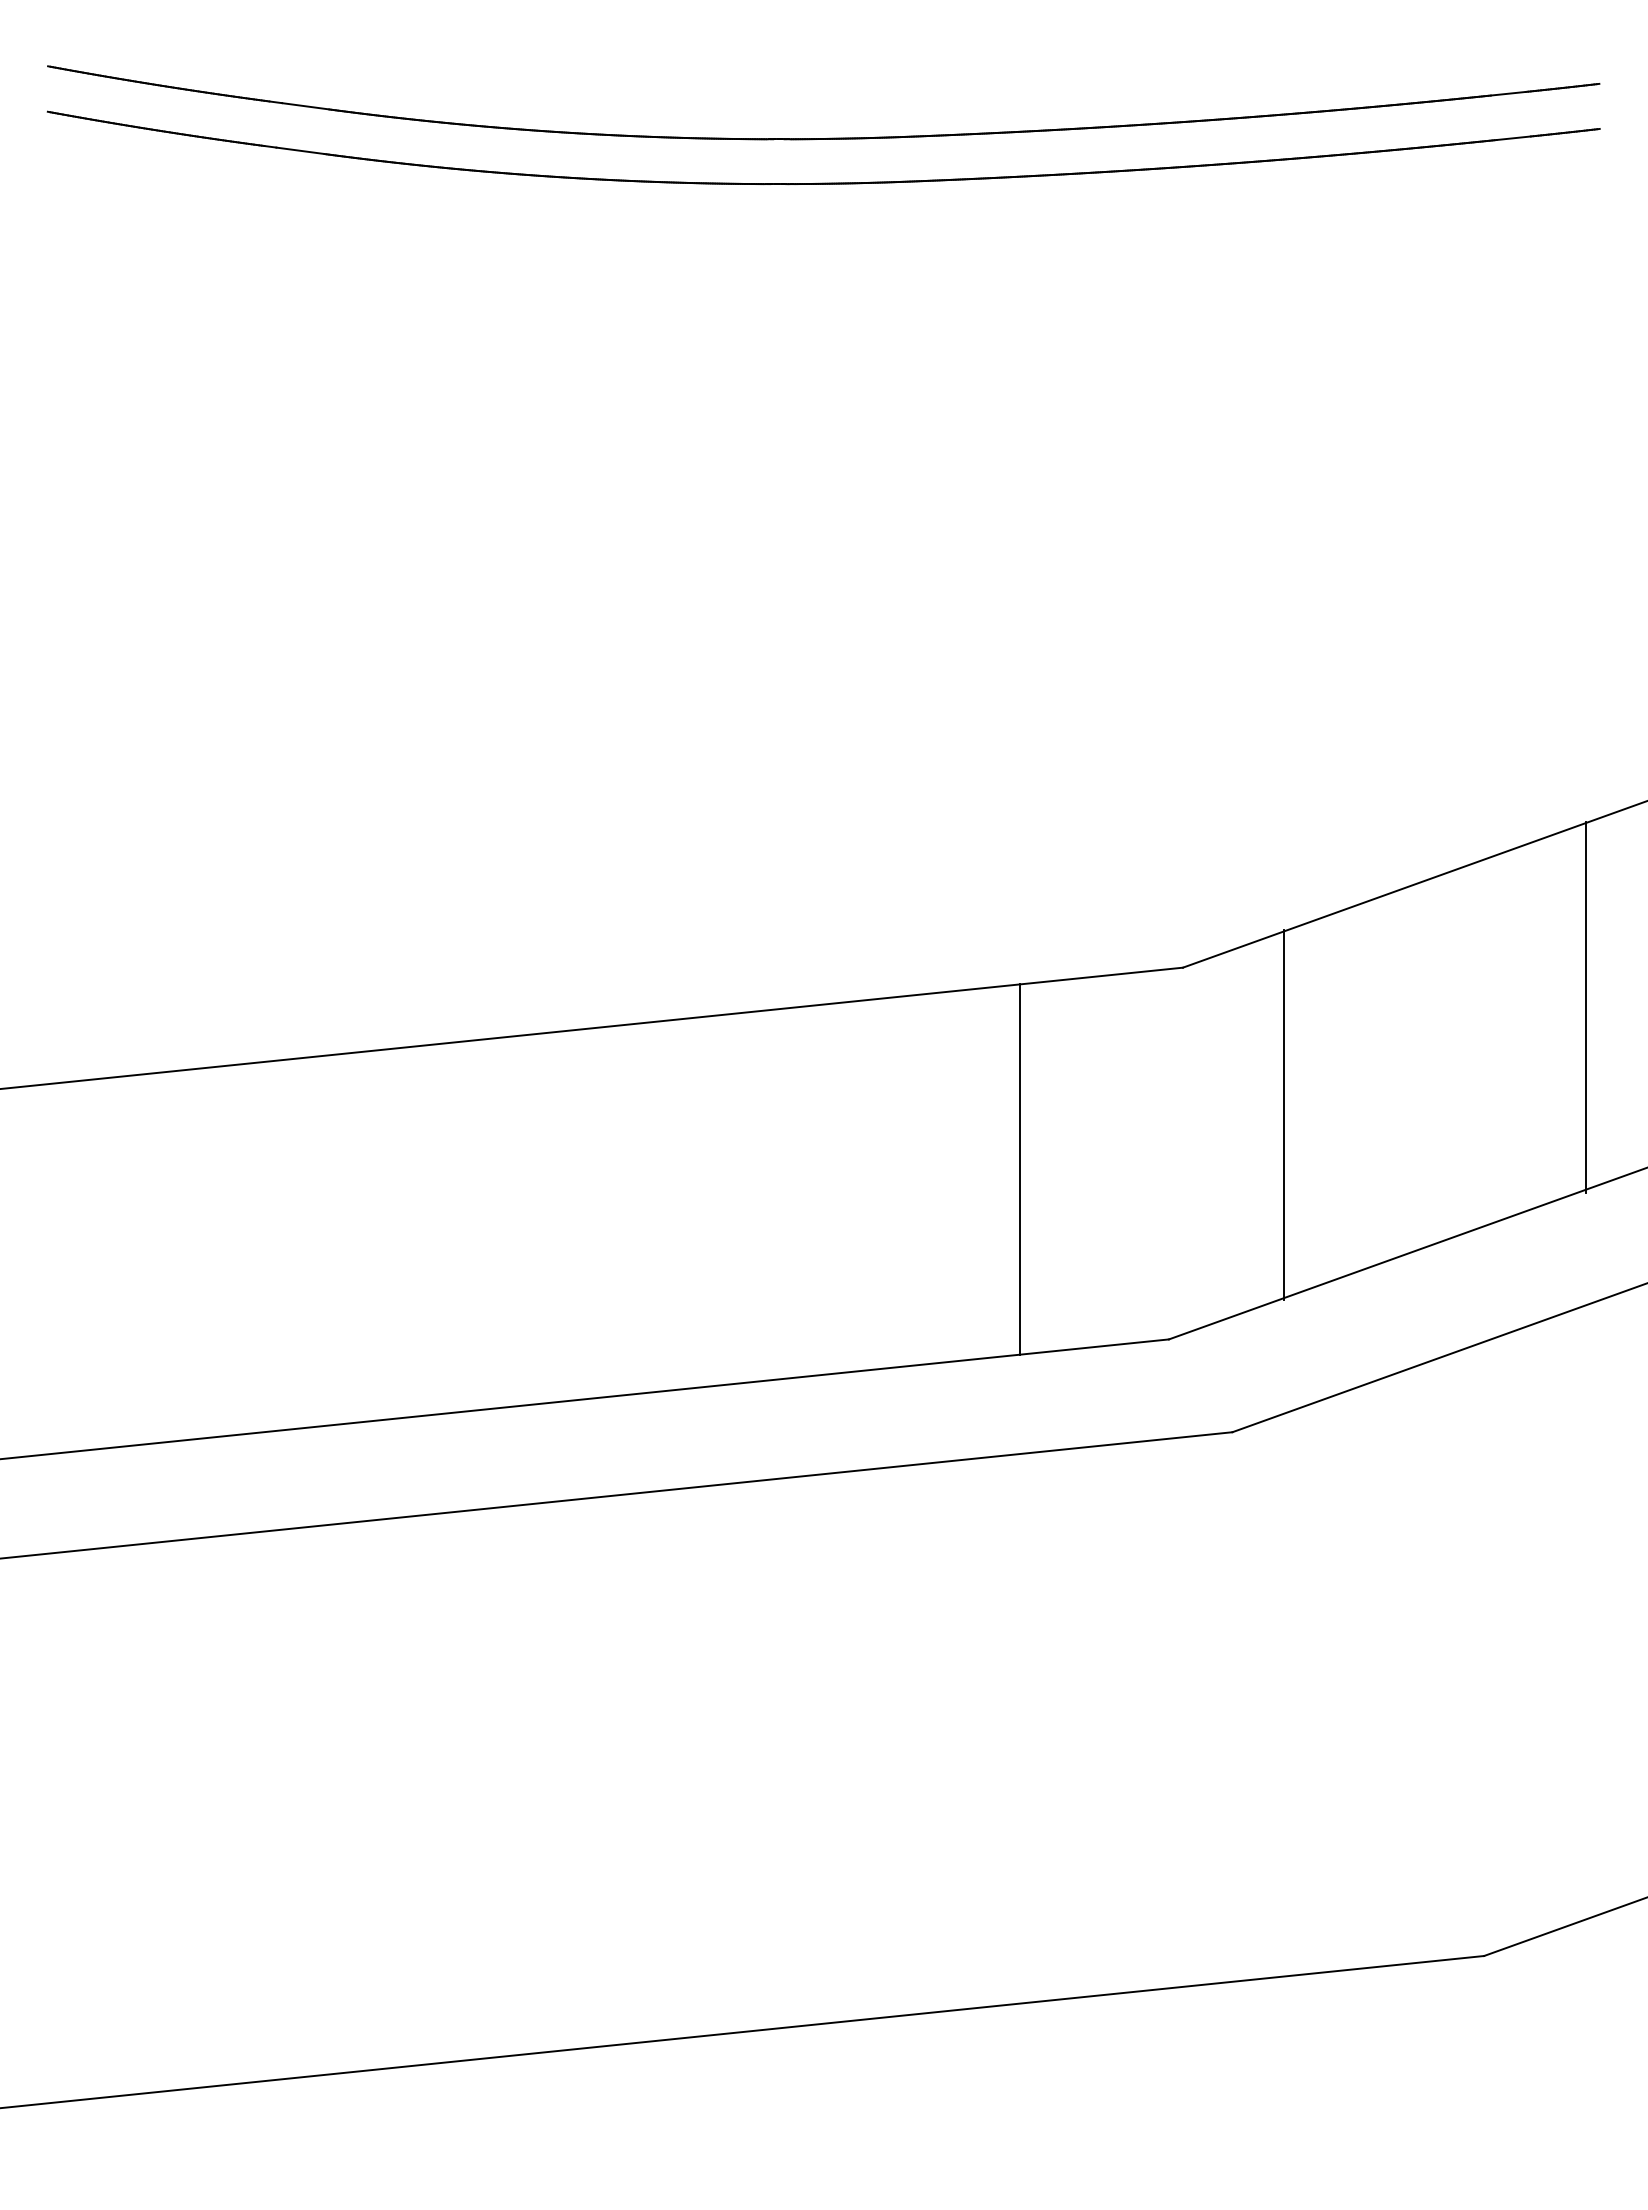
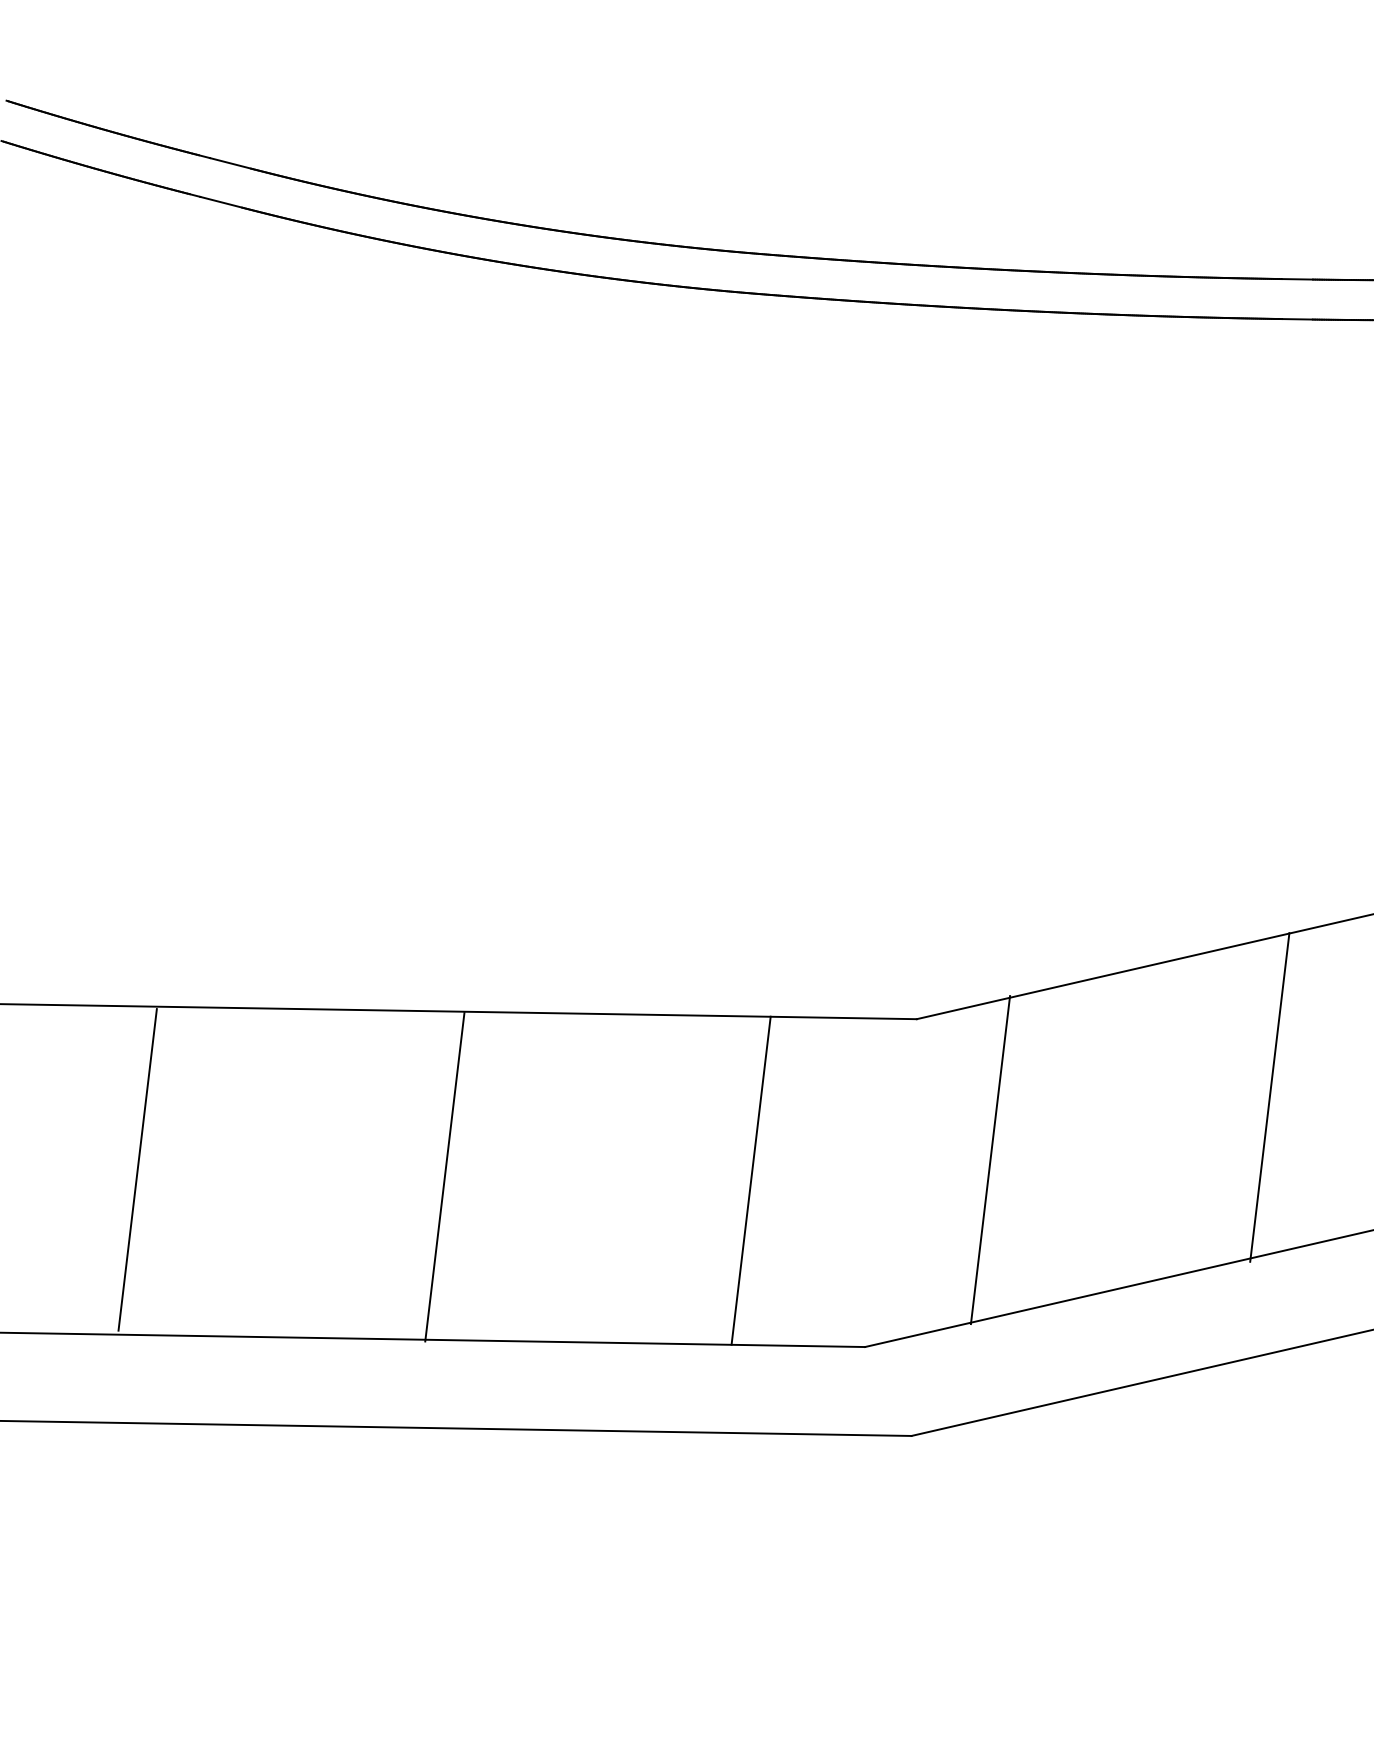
line: (678, 1205) -> (444, 1176), added
line: (335, 1238) -> (137, 1169), added

